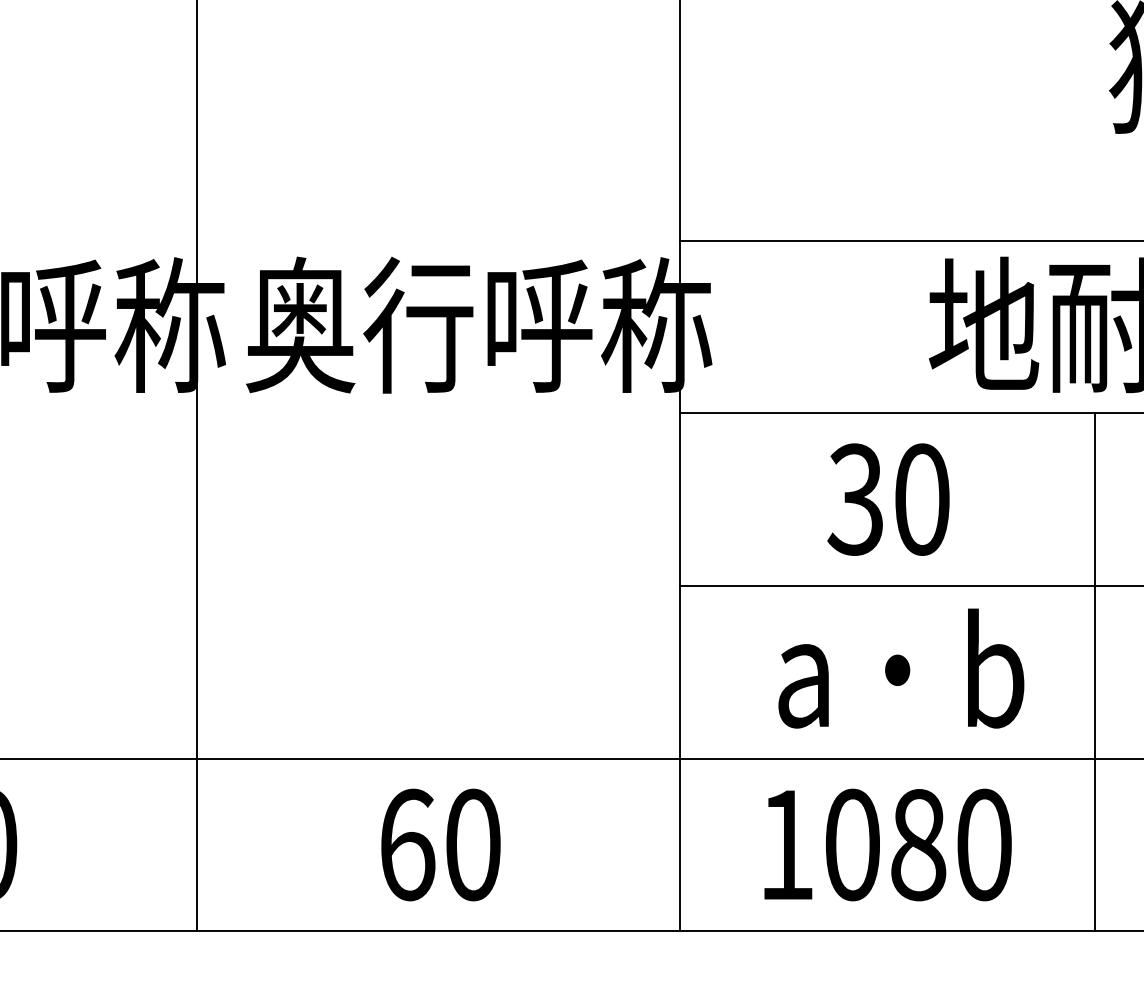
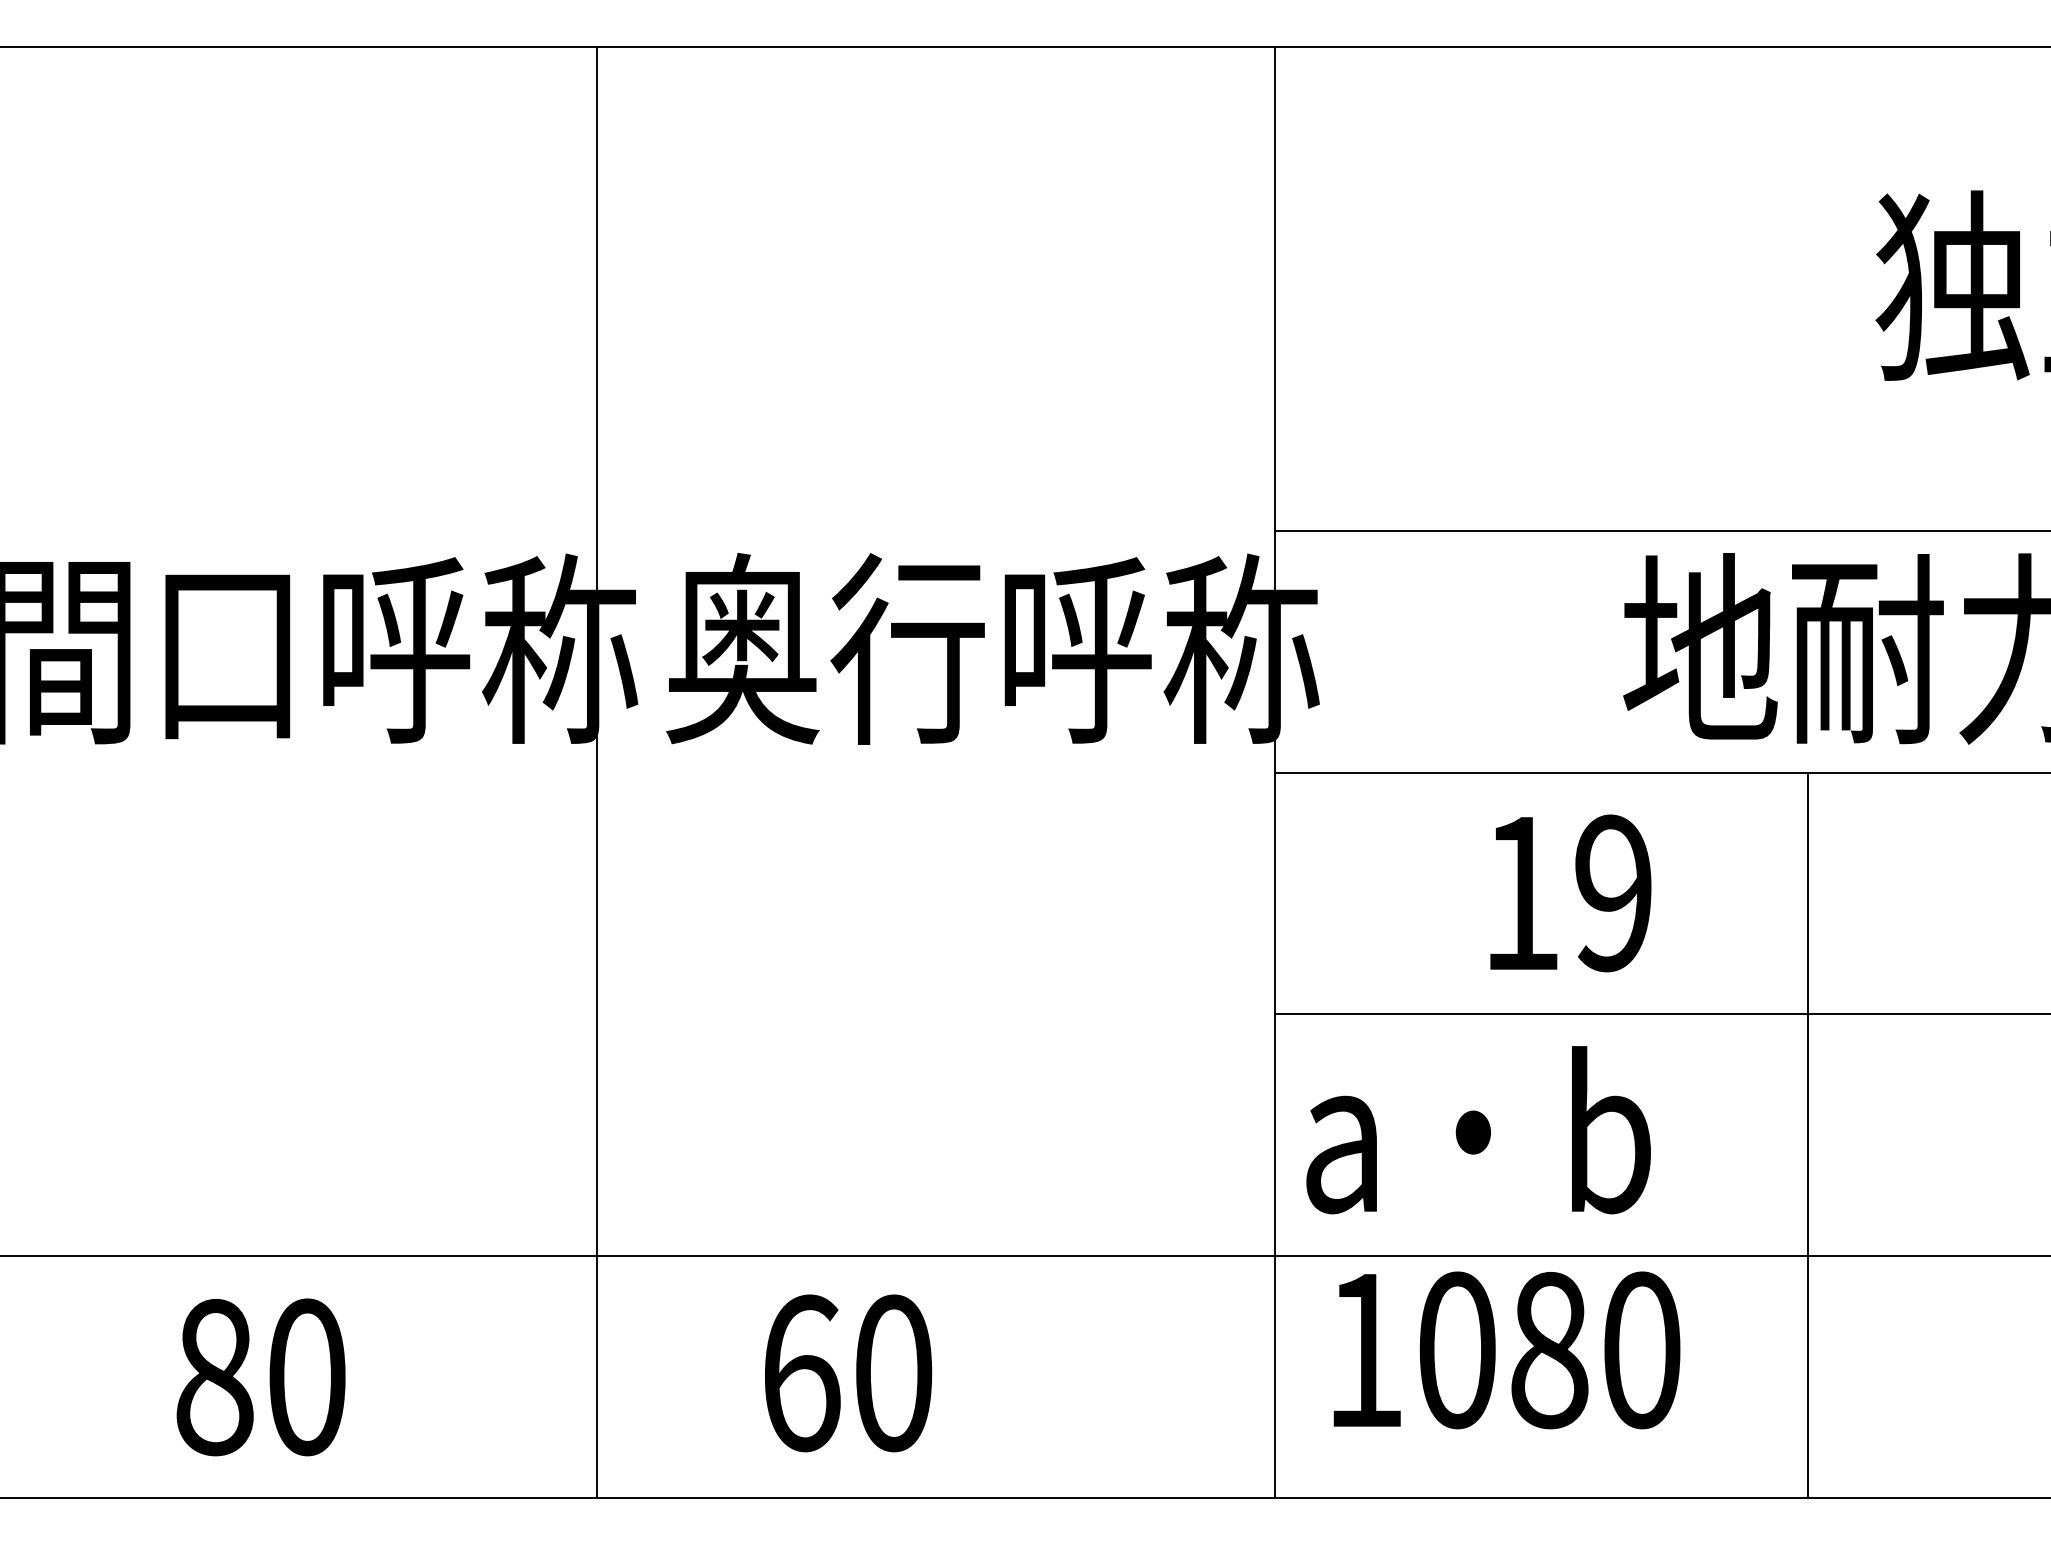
text: (888, 499) -> (1566, 893), 30 -> 19
text: (901, 668) -> (1478, 1130), moved
line: (1094, 672) -> (1807, 1135), moved
text: (441, 845) -> (848, 1373), moved
text: (887, 845) -> (1506, 1350), moved

